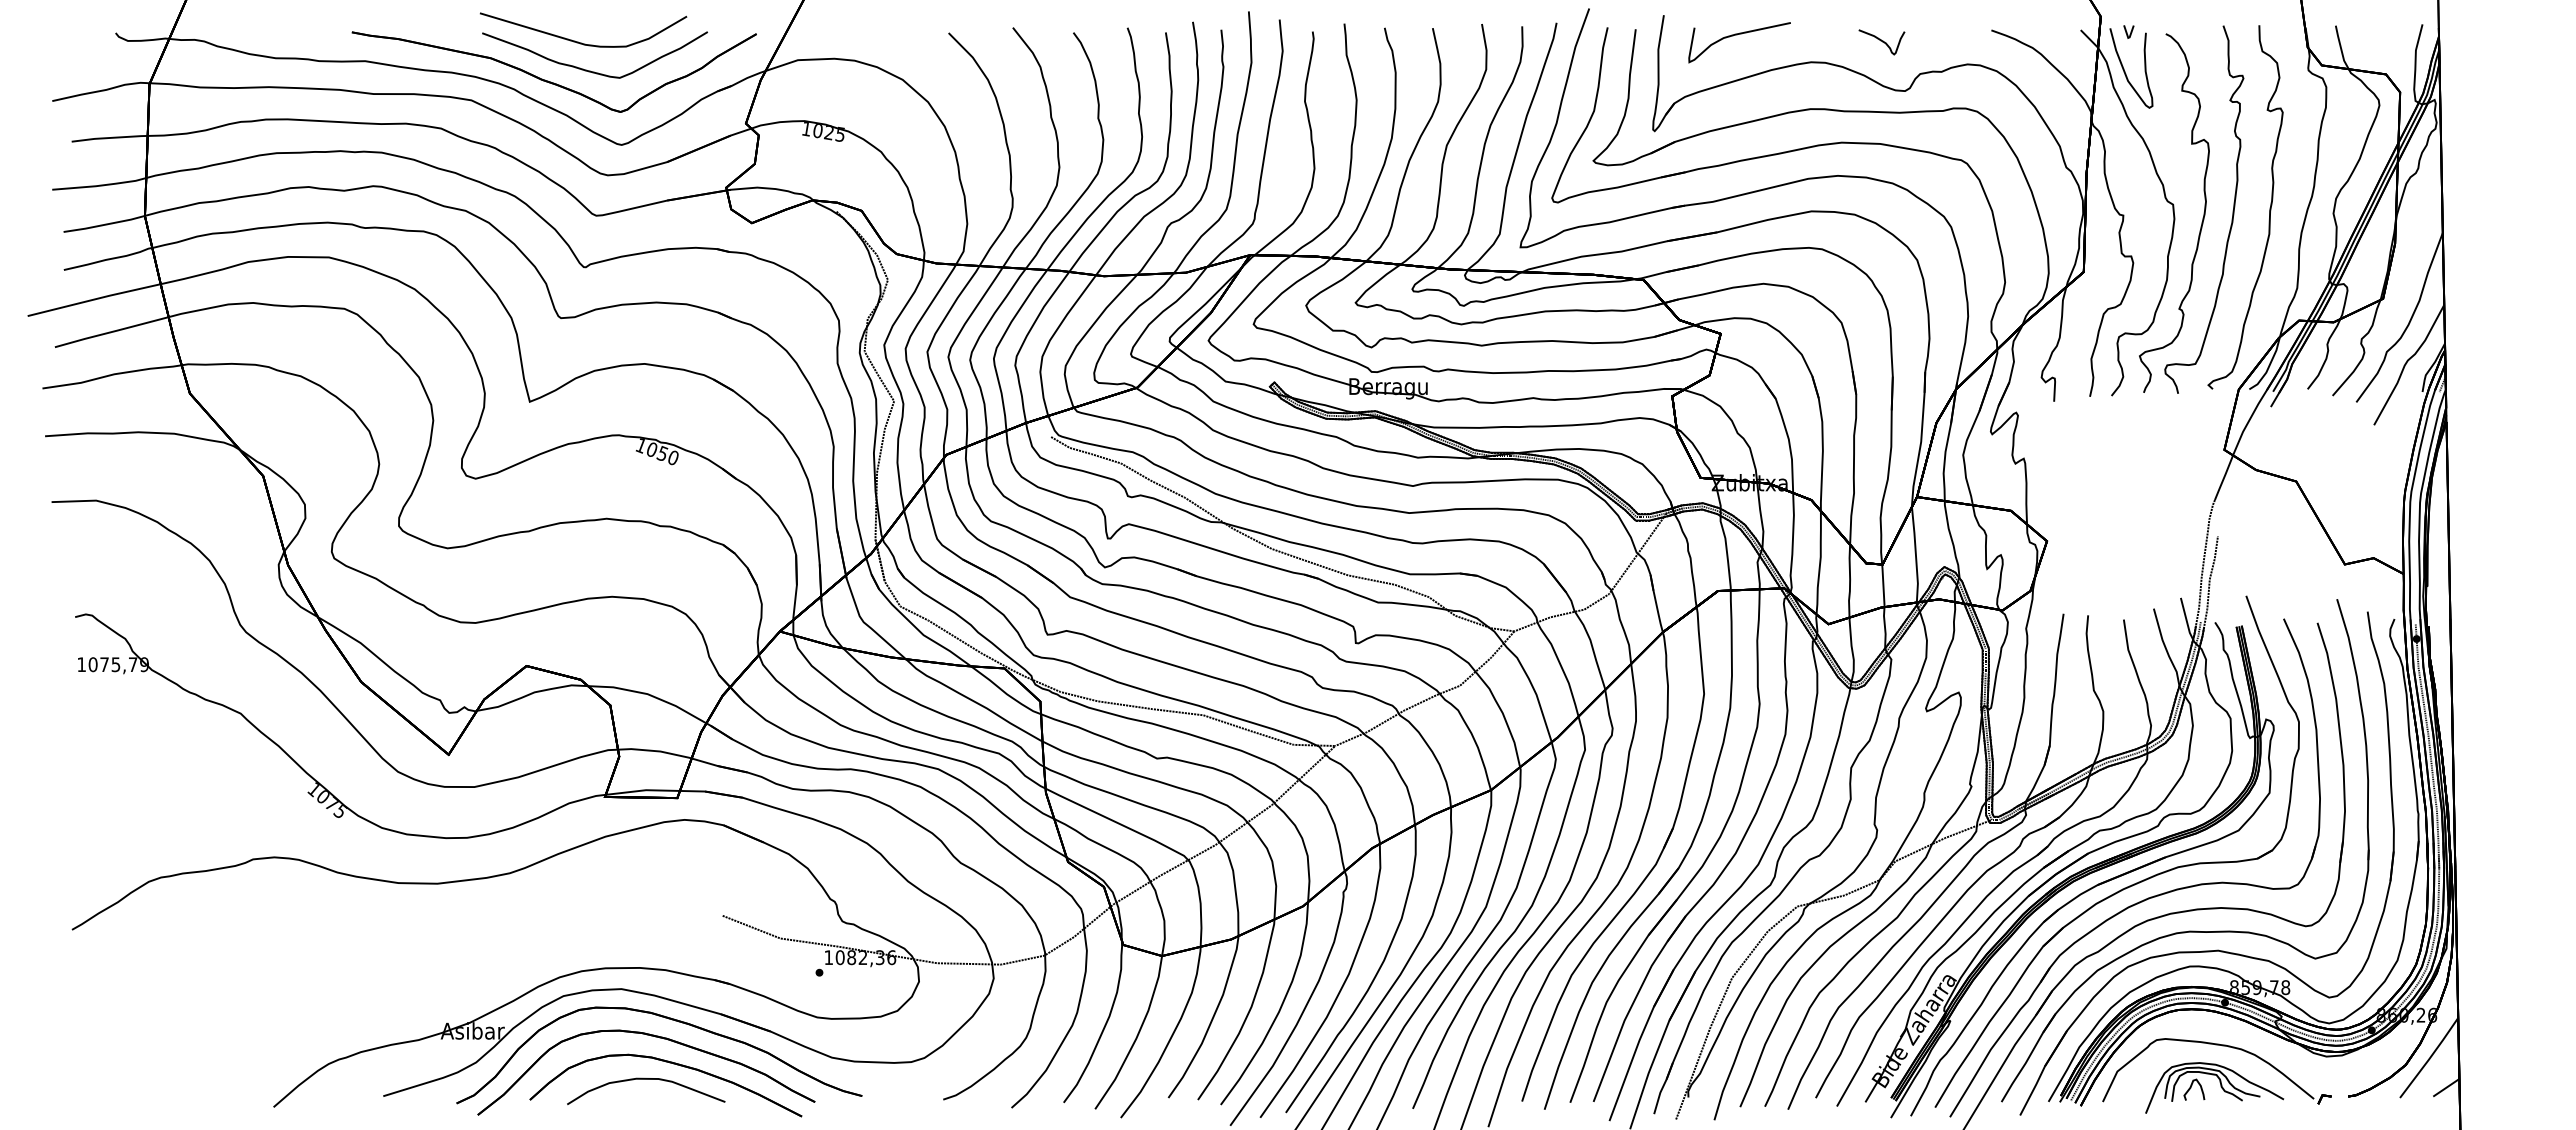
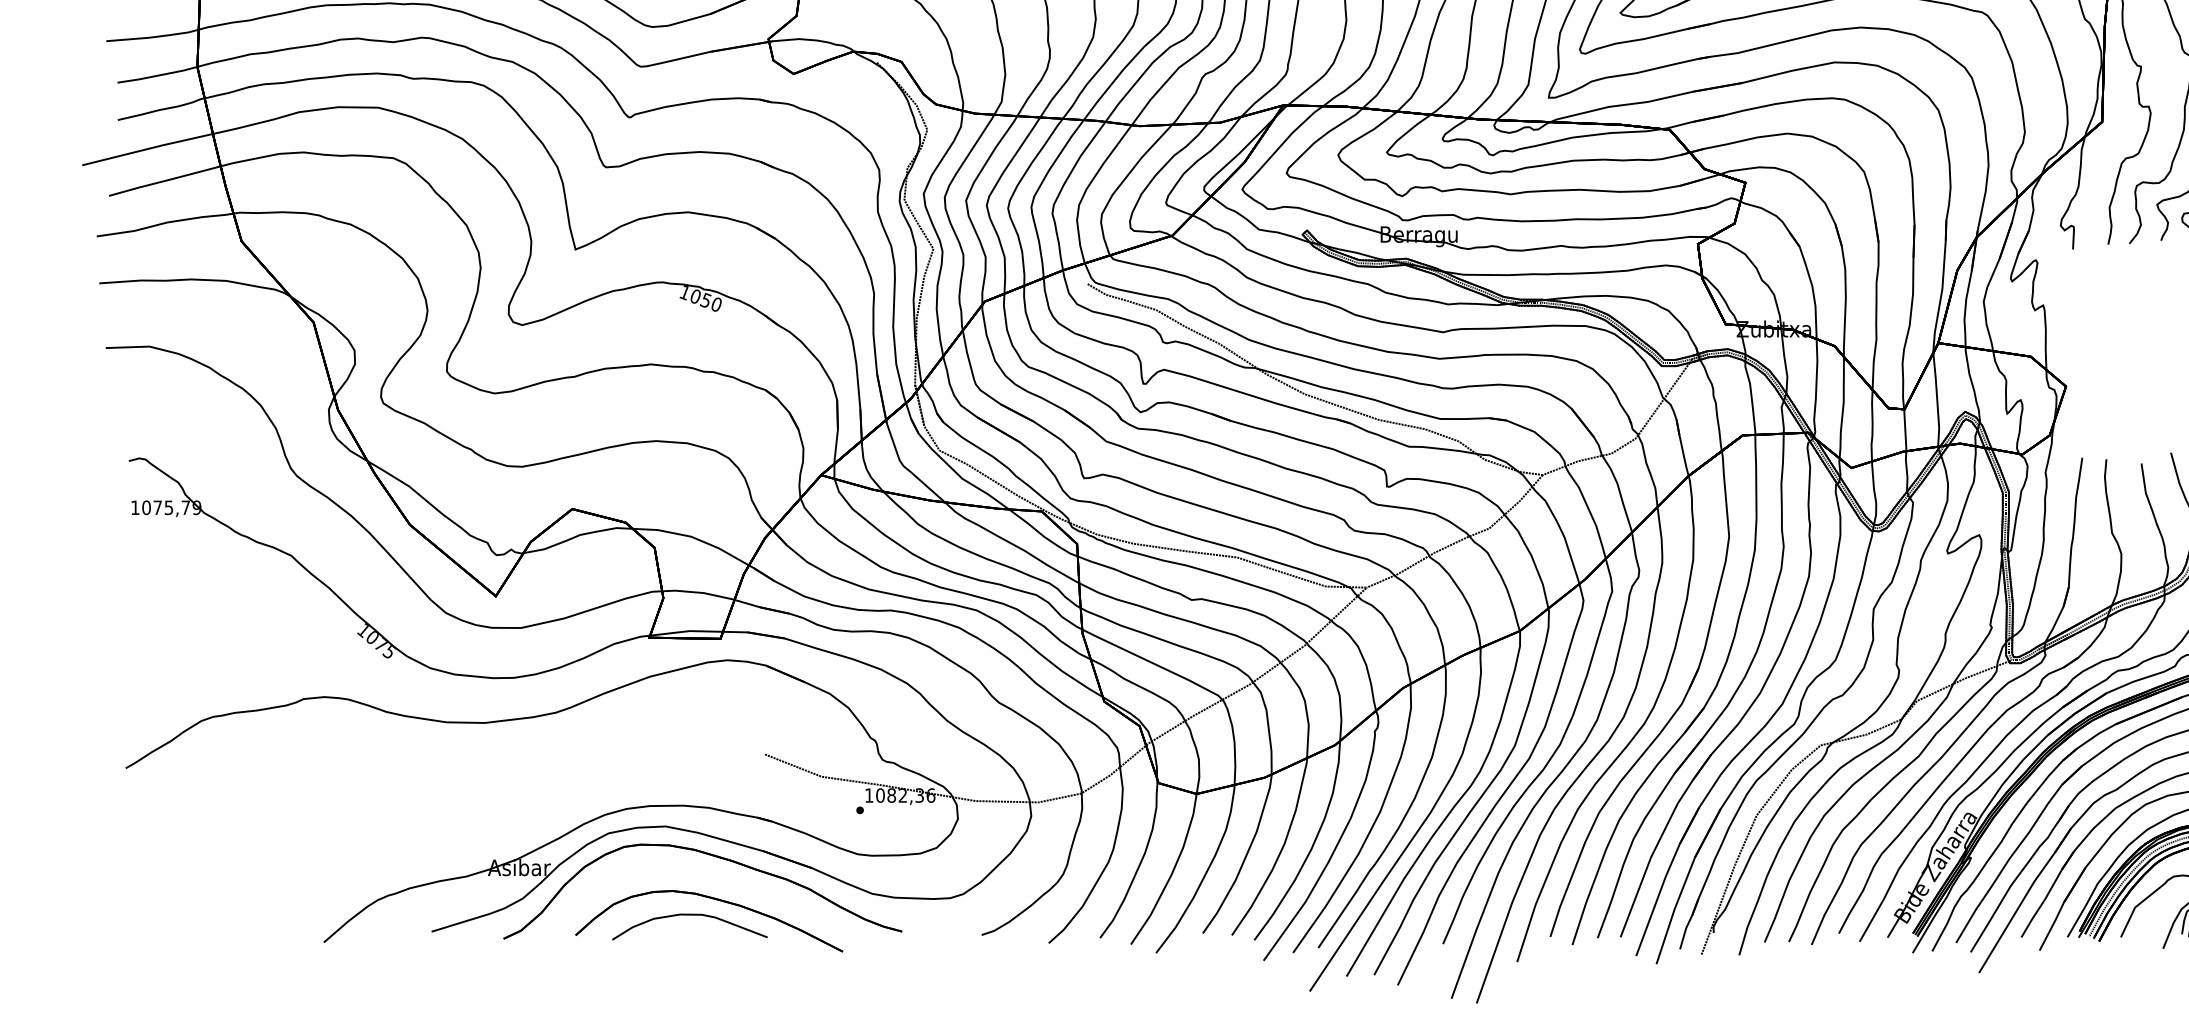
part: (655, 1037) -> (699, 874), removed

